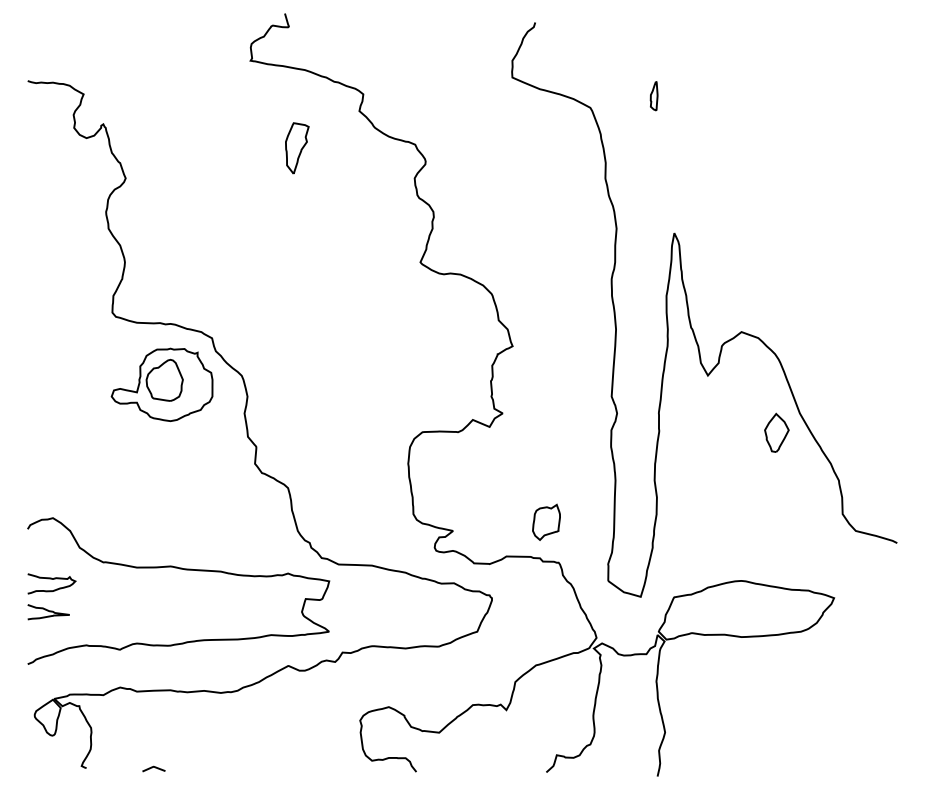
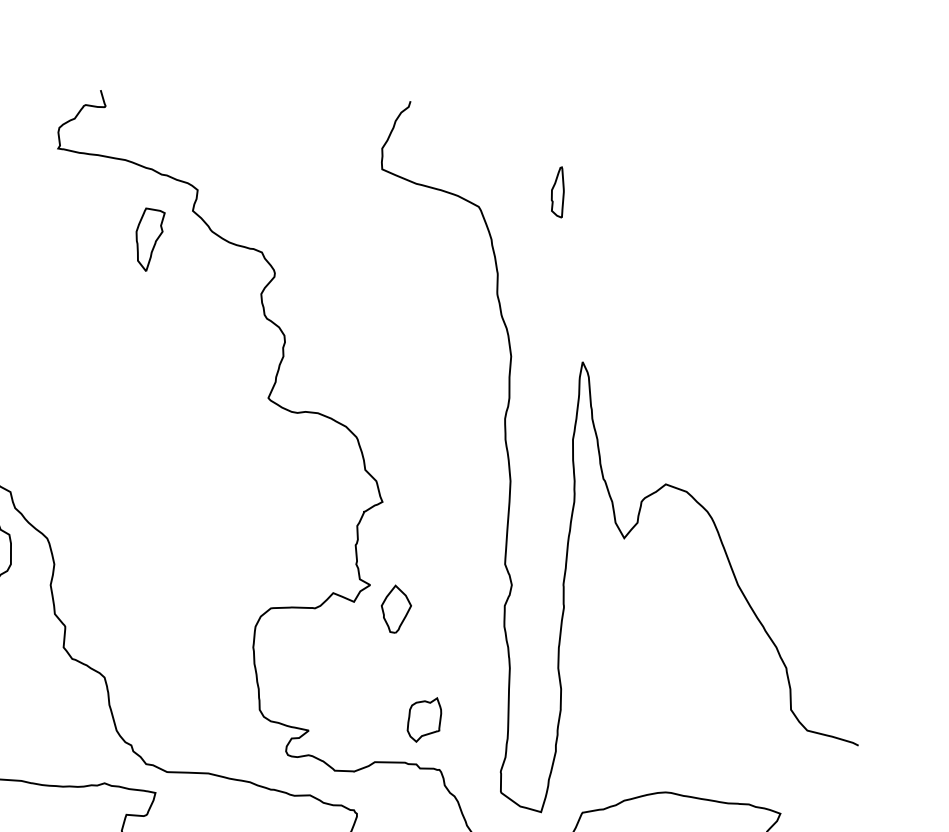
part: (653, 96) -> (556, 192), size x1.43
part: (297, 148) -> (150, 239), moved
part: (776, 432) -> (395, 608), moved

